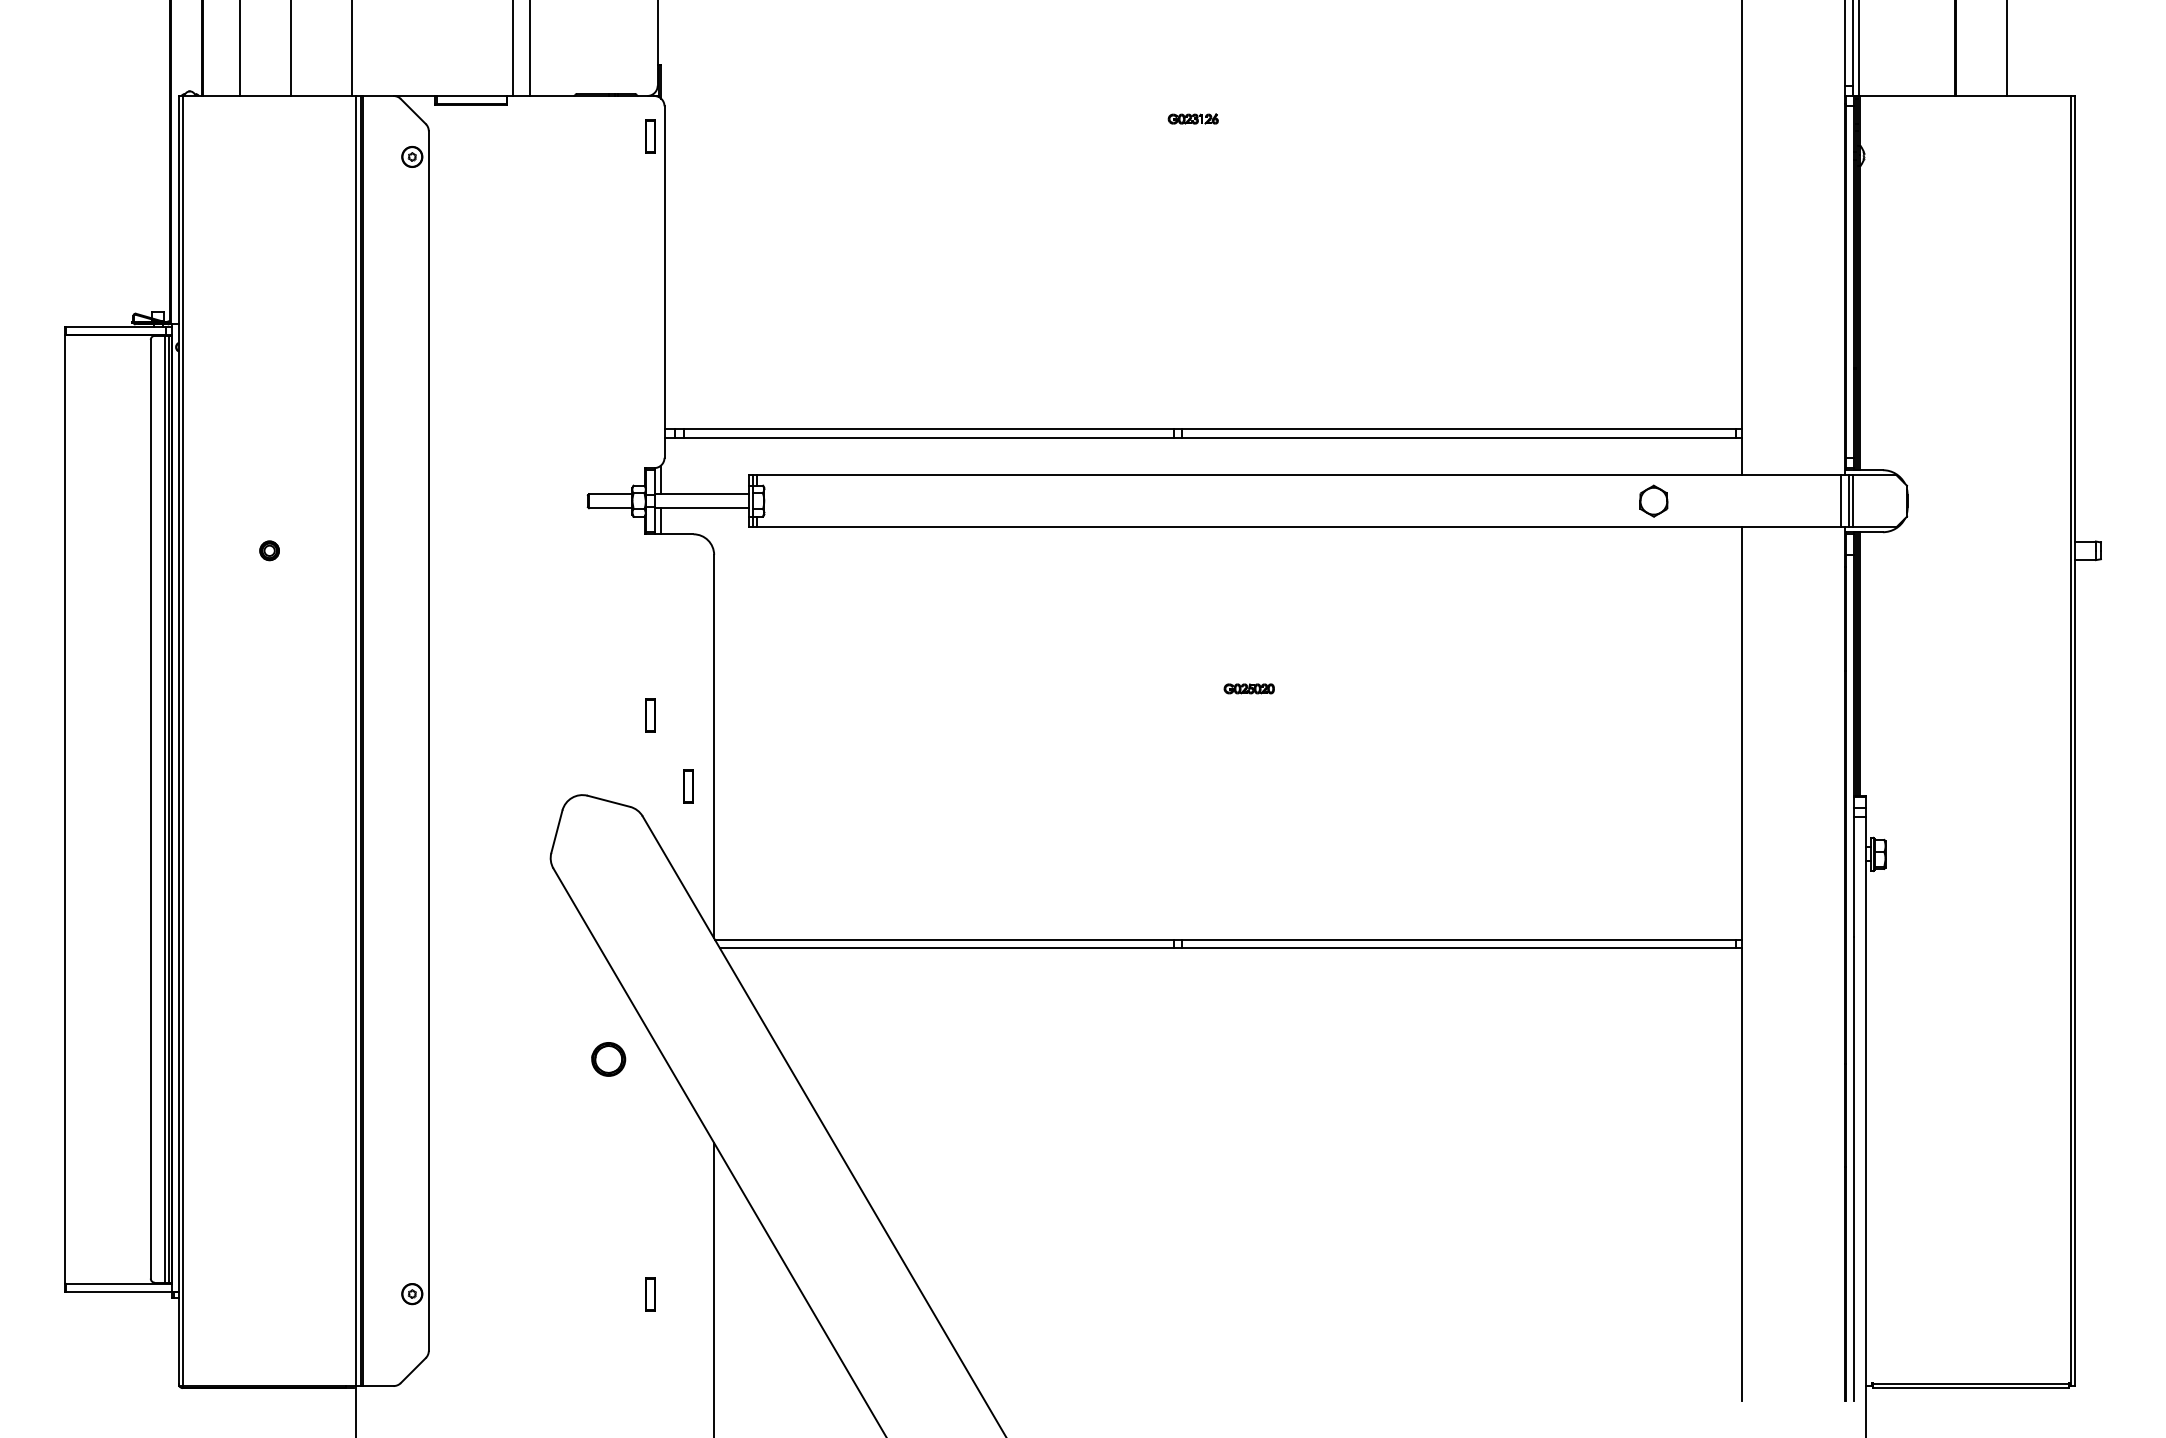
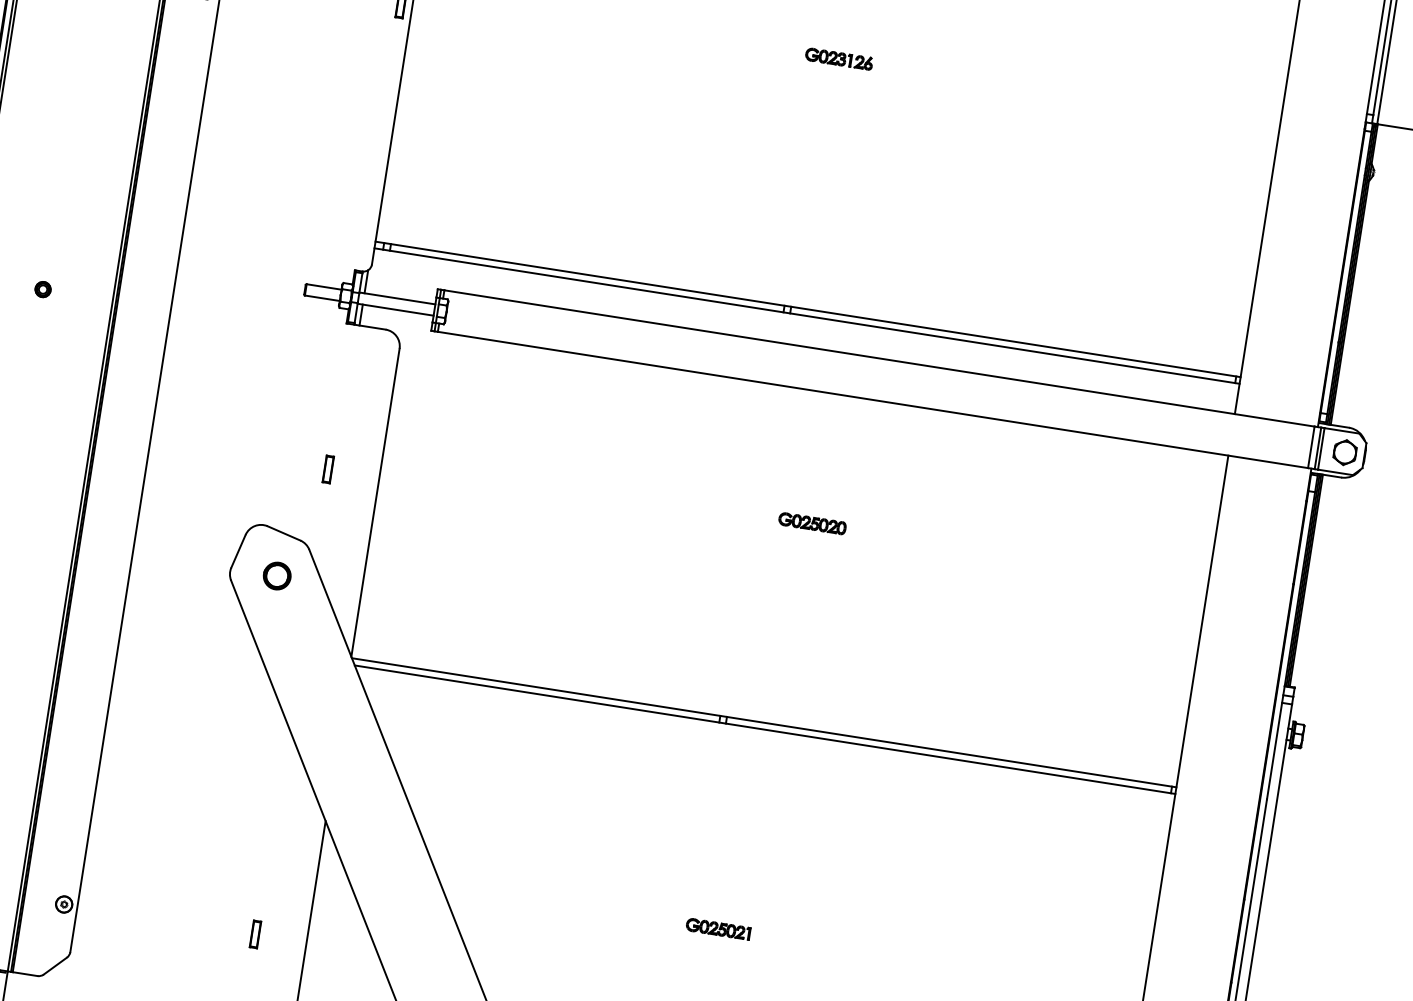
part: (1193, 118) -> (839, 58), size x1.67
part: (1653, 500) -> (1344, 452), moved
part: (1249, 688) -> (812, 523), size x1.67
part: (688, 786) -> (349, 531), removed
part: (608, 1059) -> (277, 576), moved
part: (1211, 1199) -> (718, 929), added

